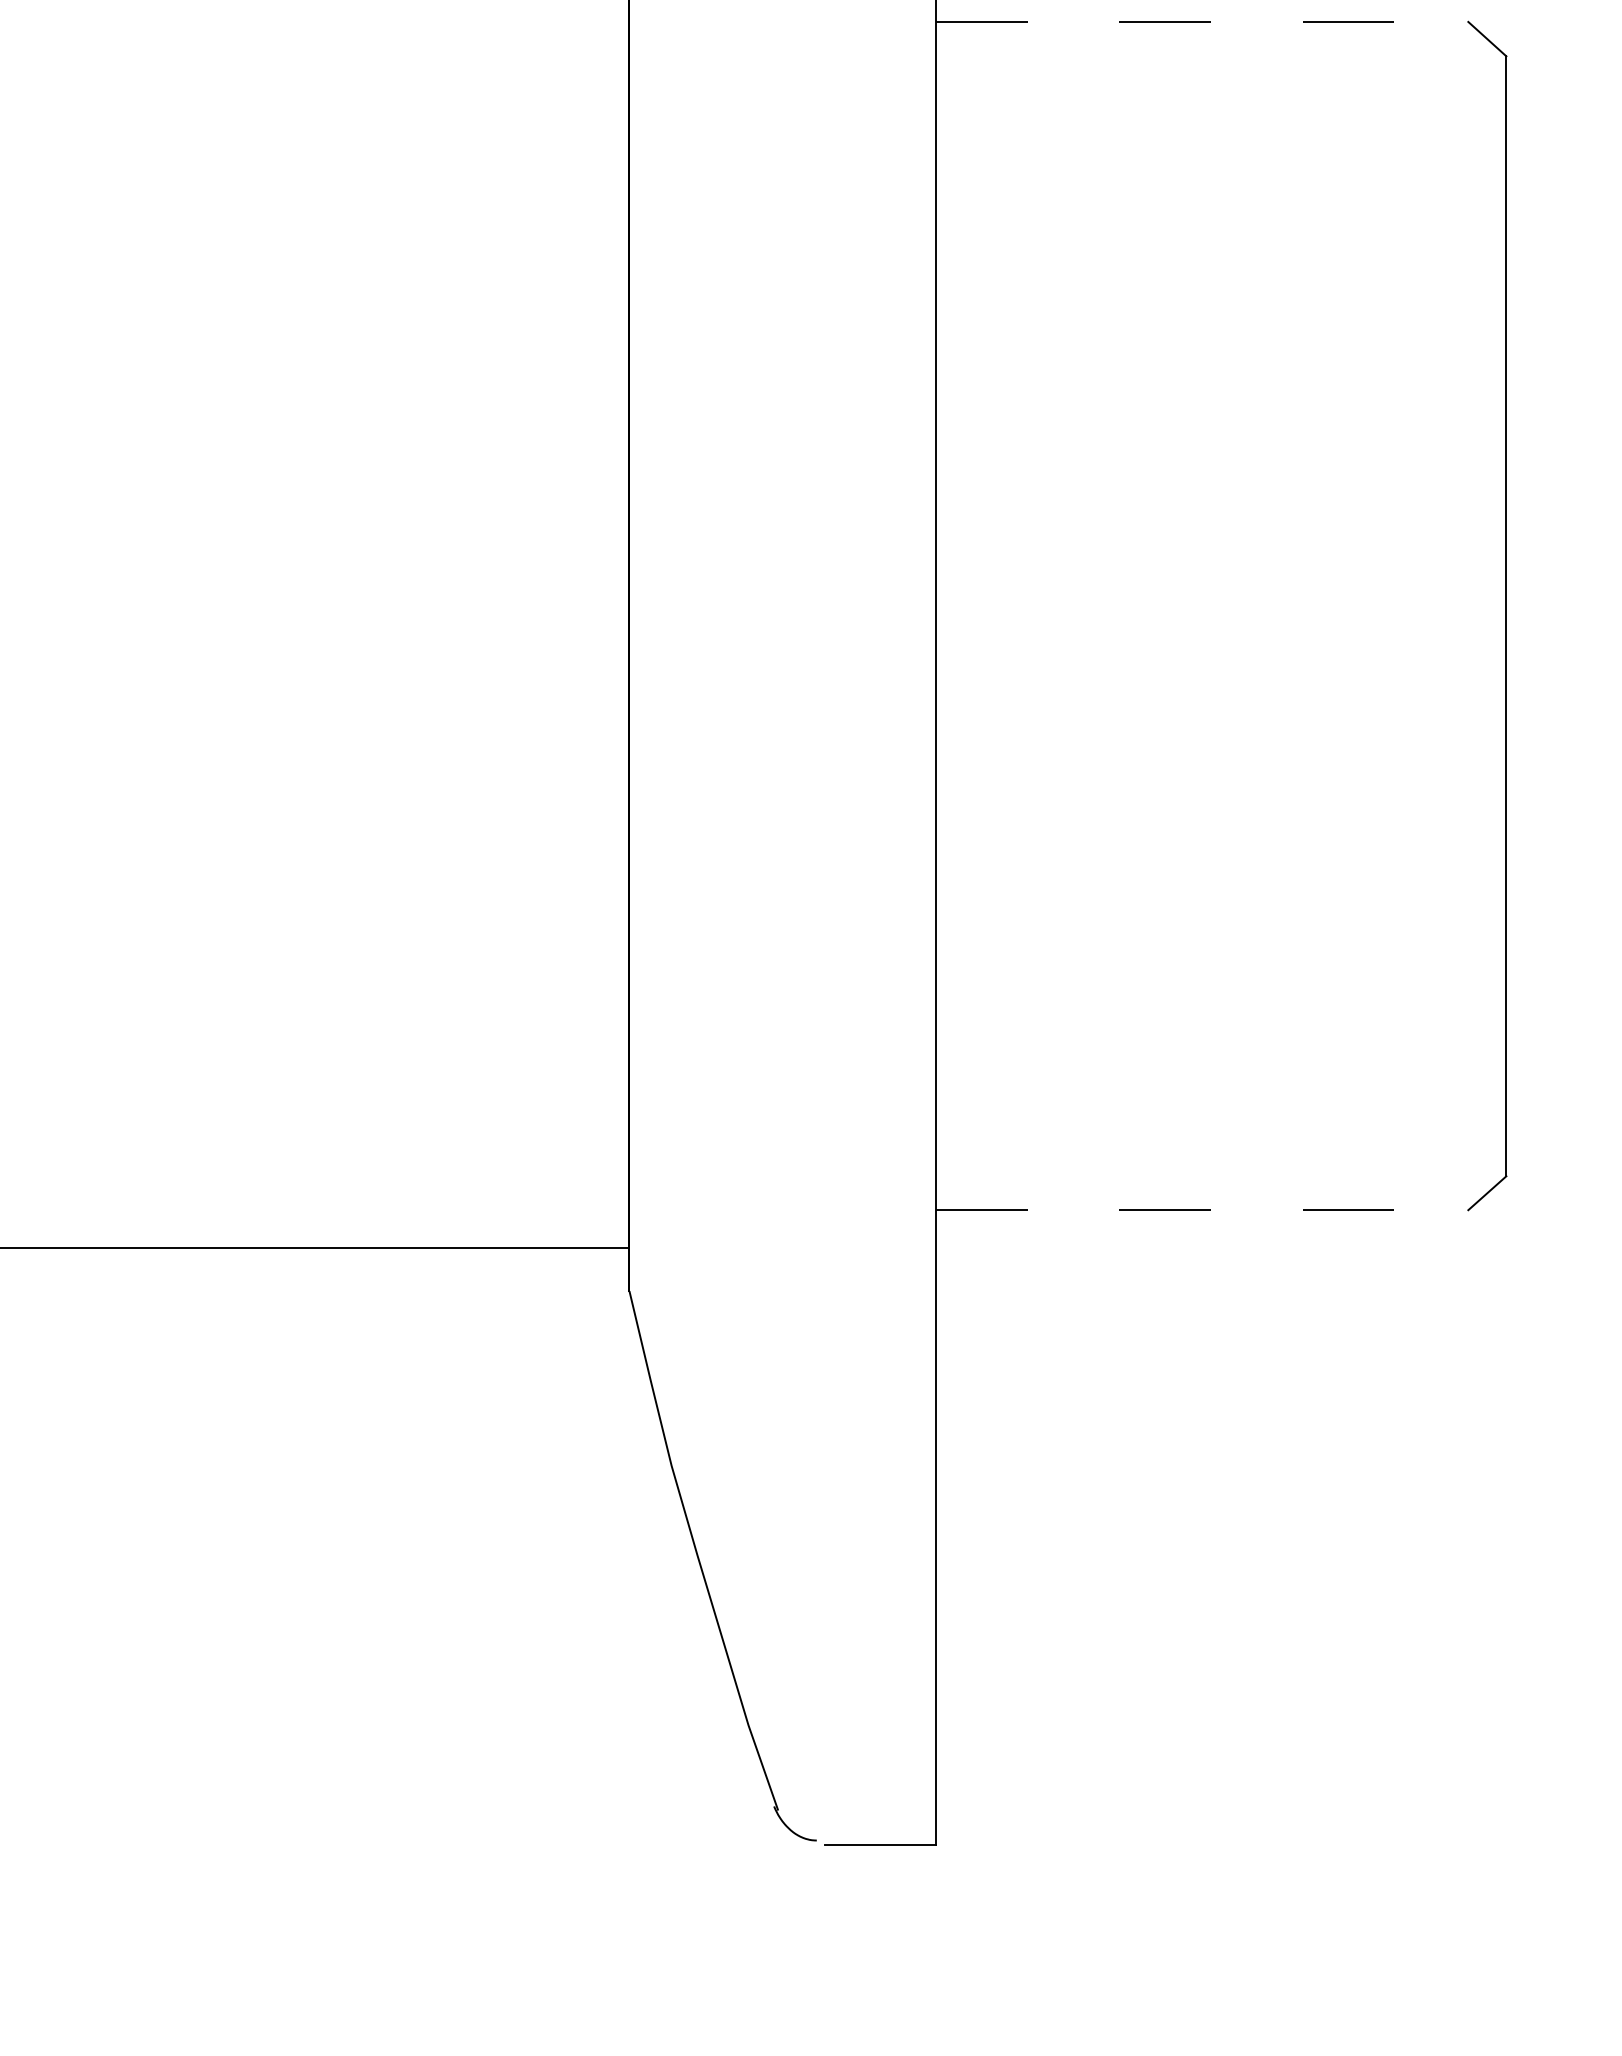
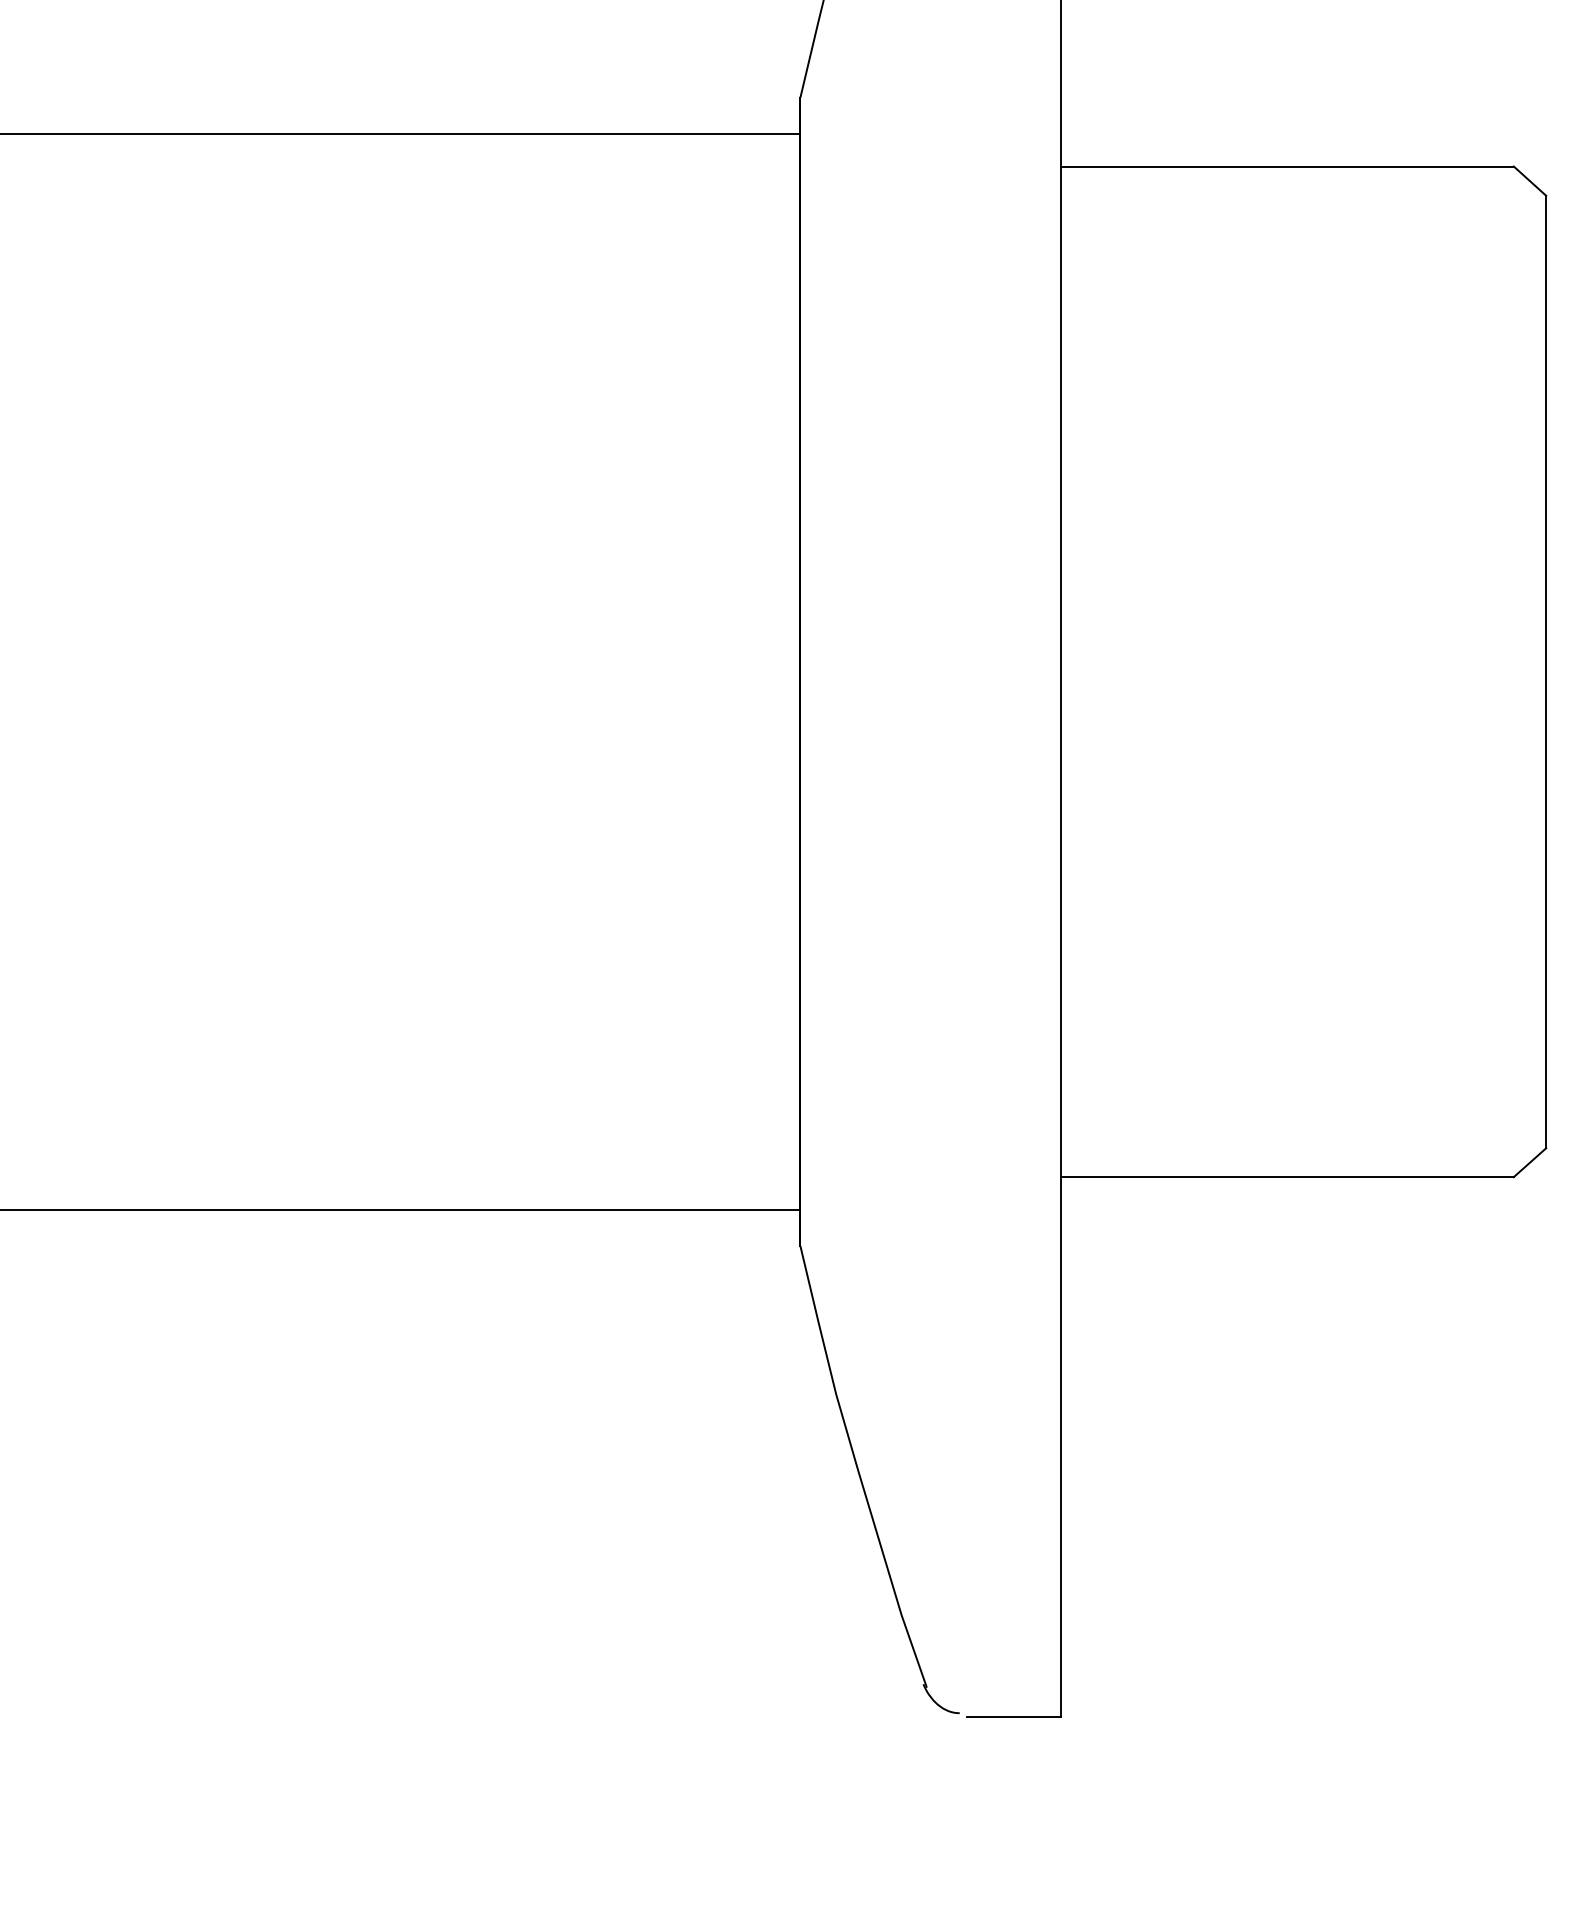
line: (1202, 21) -> (1287, 166), dashed -> solid
line: (1202, 1210) -> (1287, 1177), dashed -> solid

